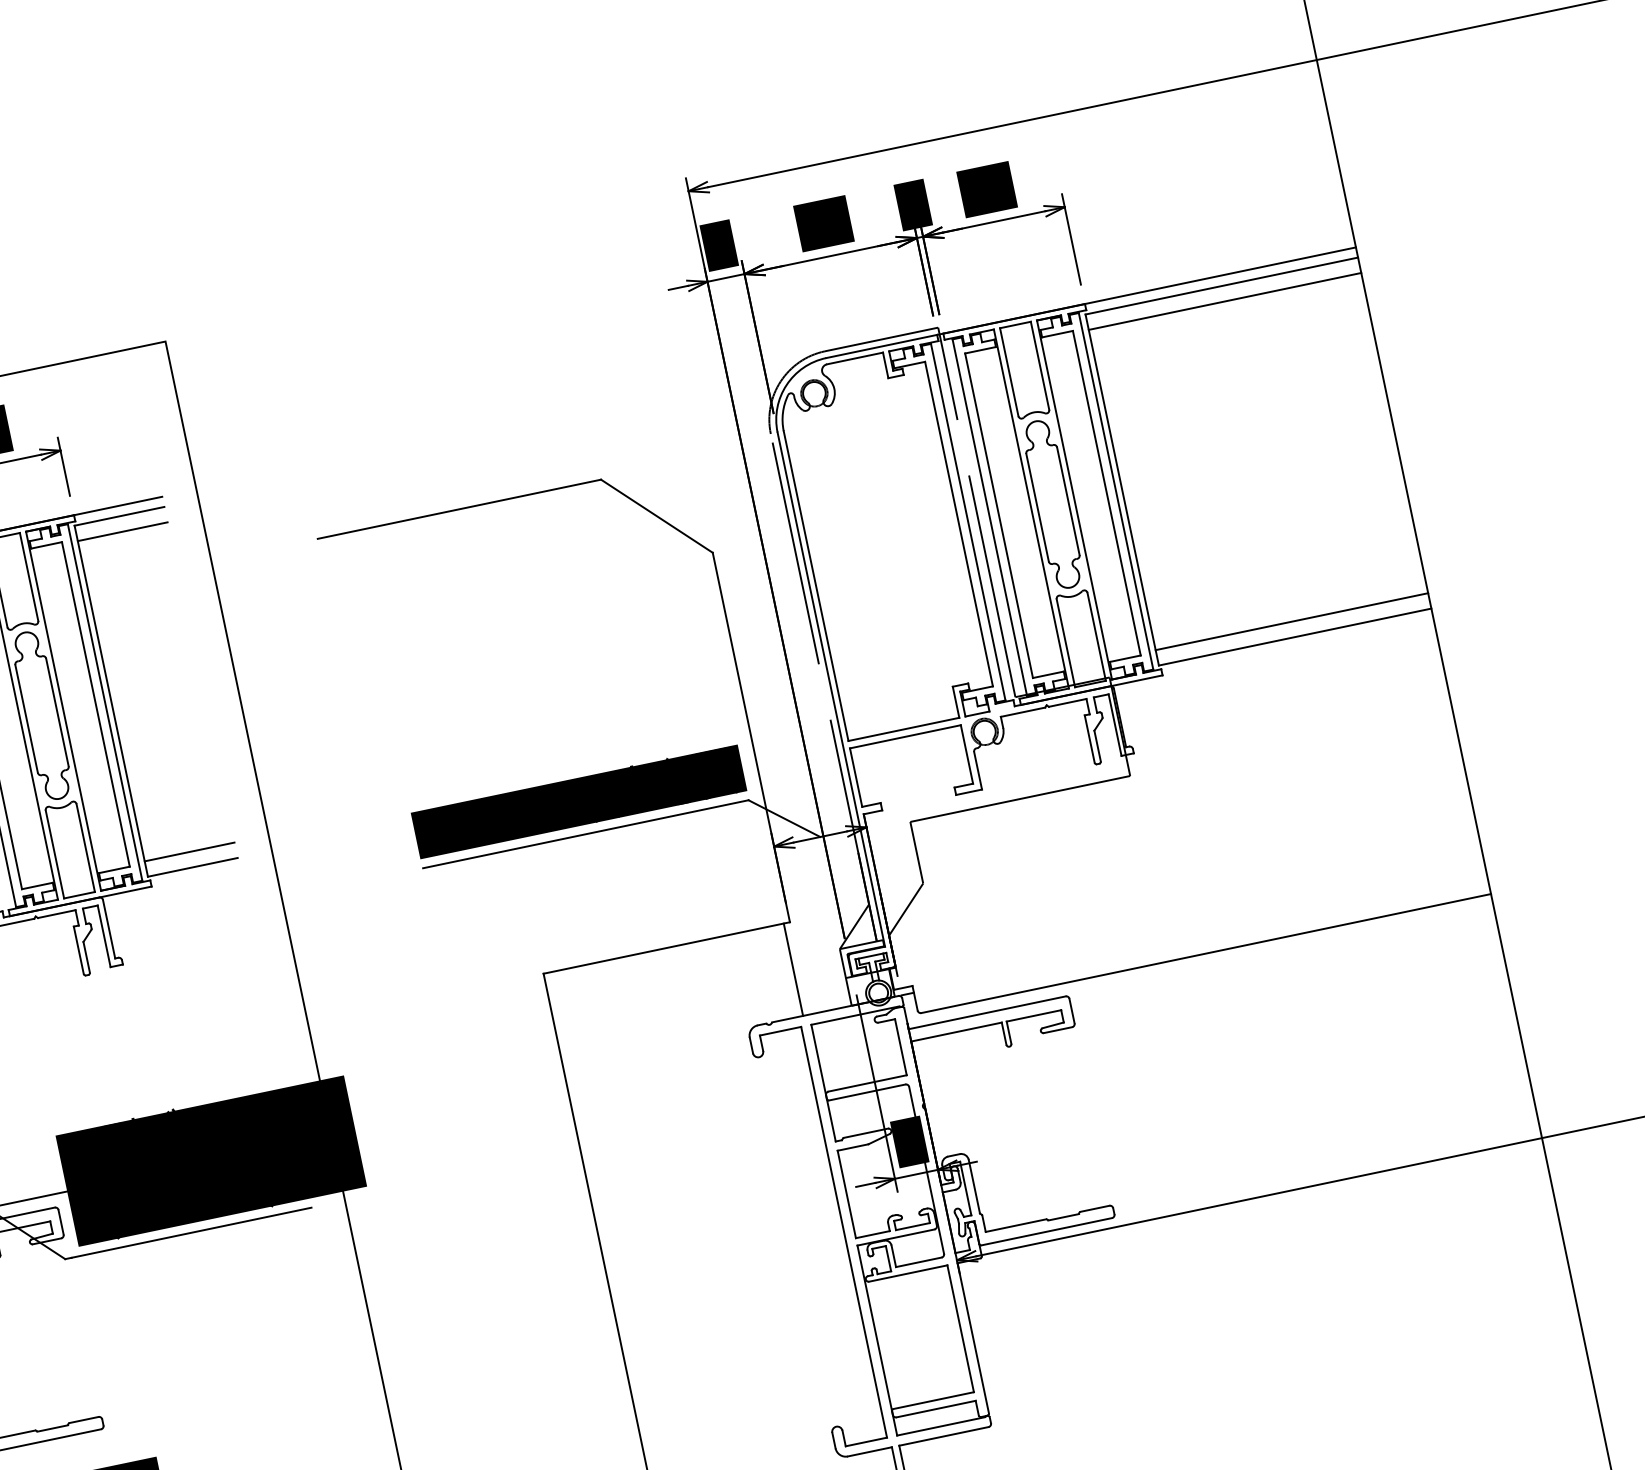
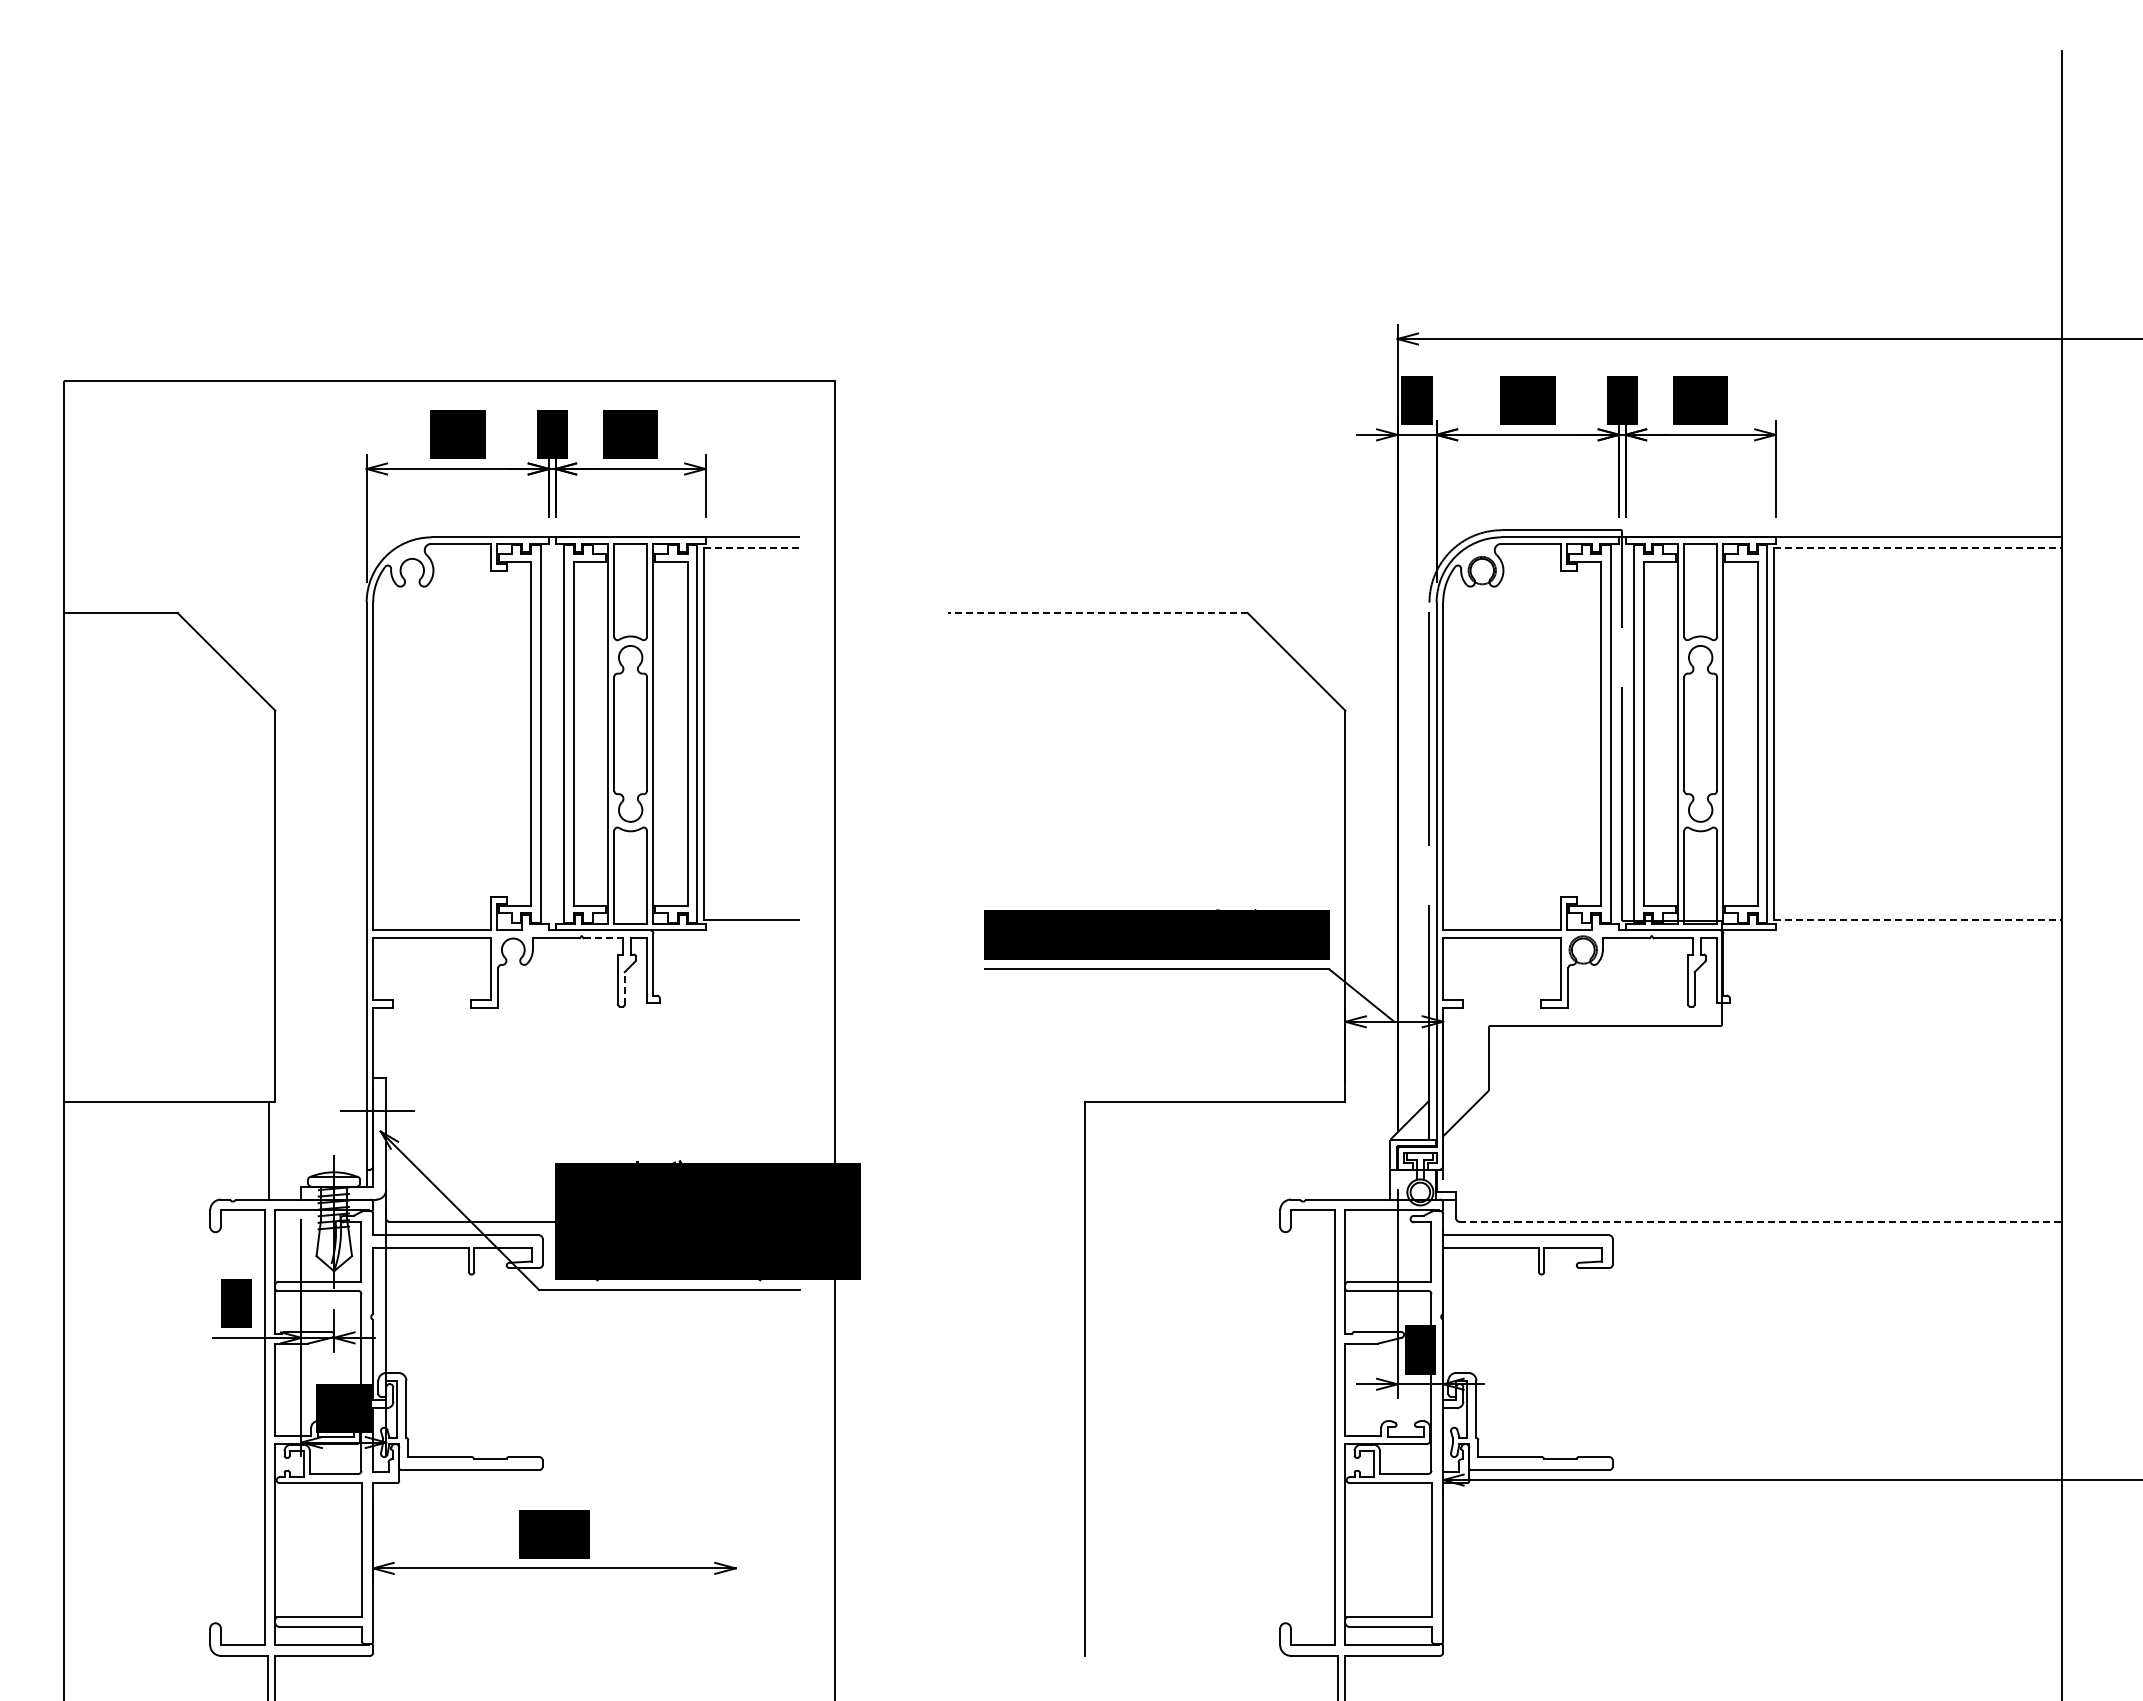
line: (1222, 286) -> (1918, 548), solid -> dashed
line: (1224, 301) -> (1917, 564), removed
line: (459, 508) -> (1097, 612), solid -> dashed
line: (119, 516) -> (751, 548), solid -> dashed
line: (121, 532) -> (750, 564), removed
line: (1291, 621) -> (1917, 903), removed
line: (1295, 636) -> (1918, 919), solid -> dashed
line: (188, 852) -> (750, 903), removed
line: (56, 914) -> (603, 938), solid -> dashed
line: (1206, 953) -> (1761, 1221), solid -> dashed
line: (86, 956) -> (624, 987), solid -> dashed
line: (793, 969) -> (1338, 1150), removed

